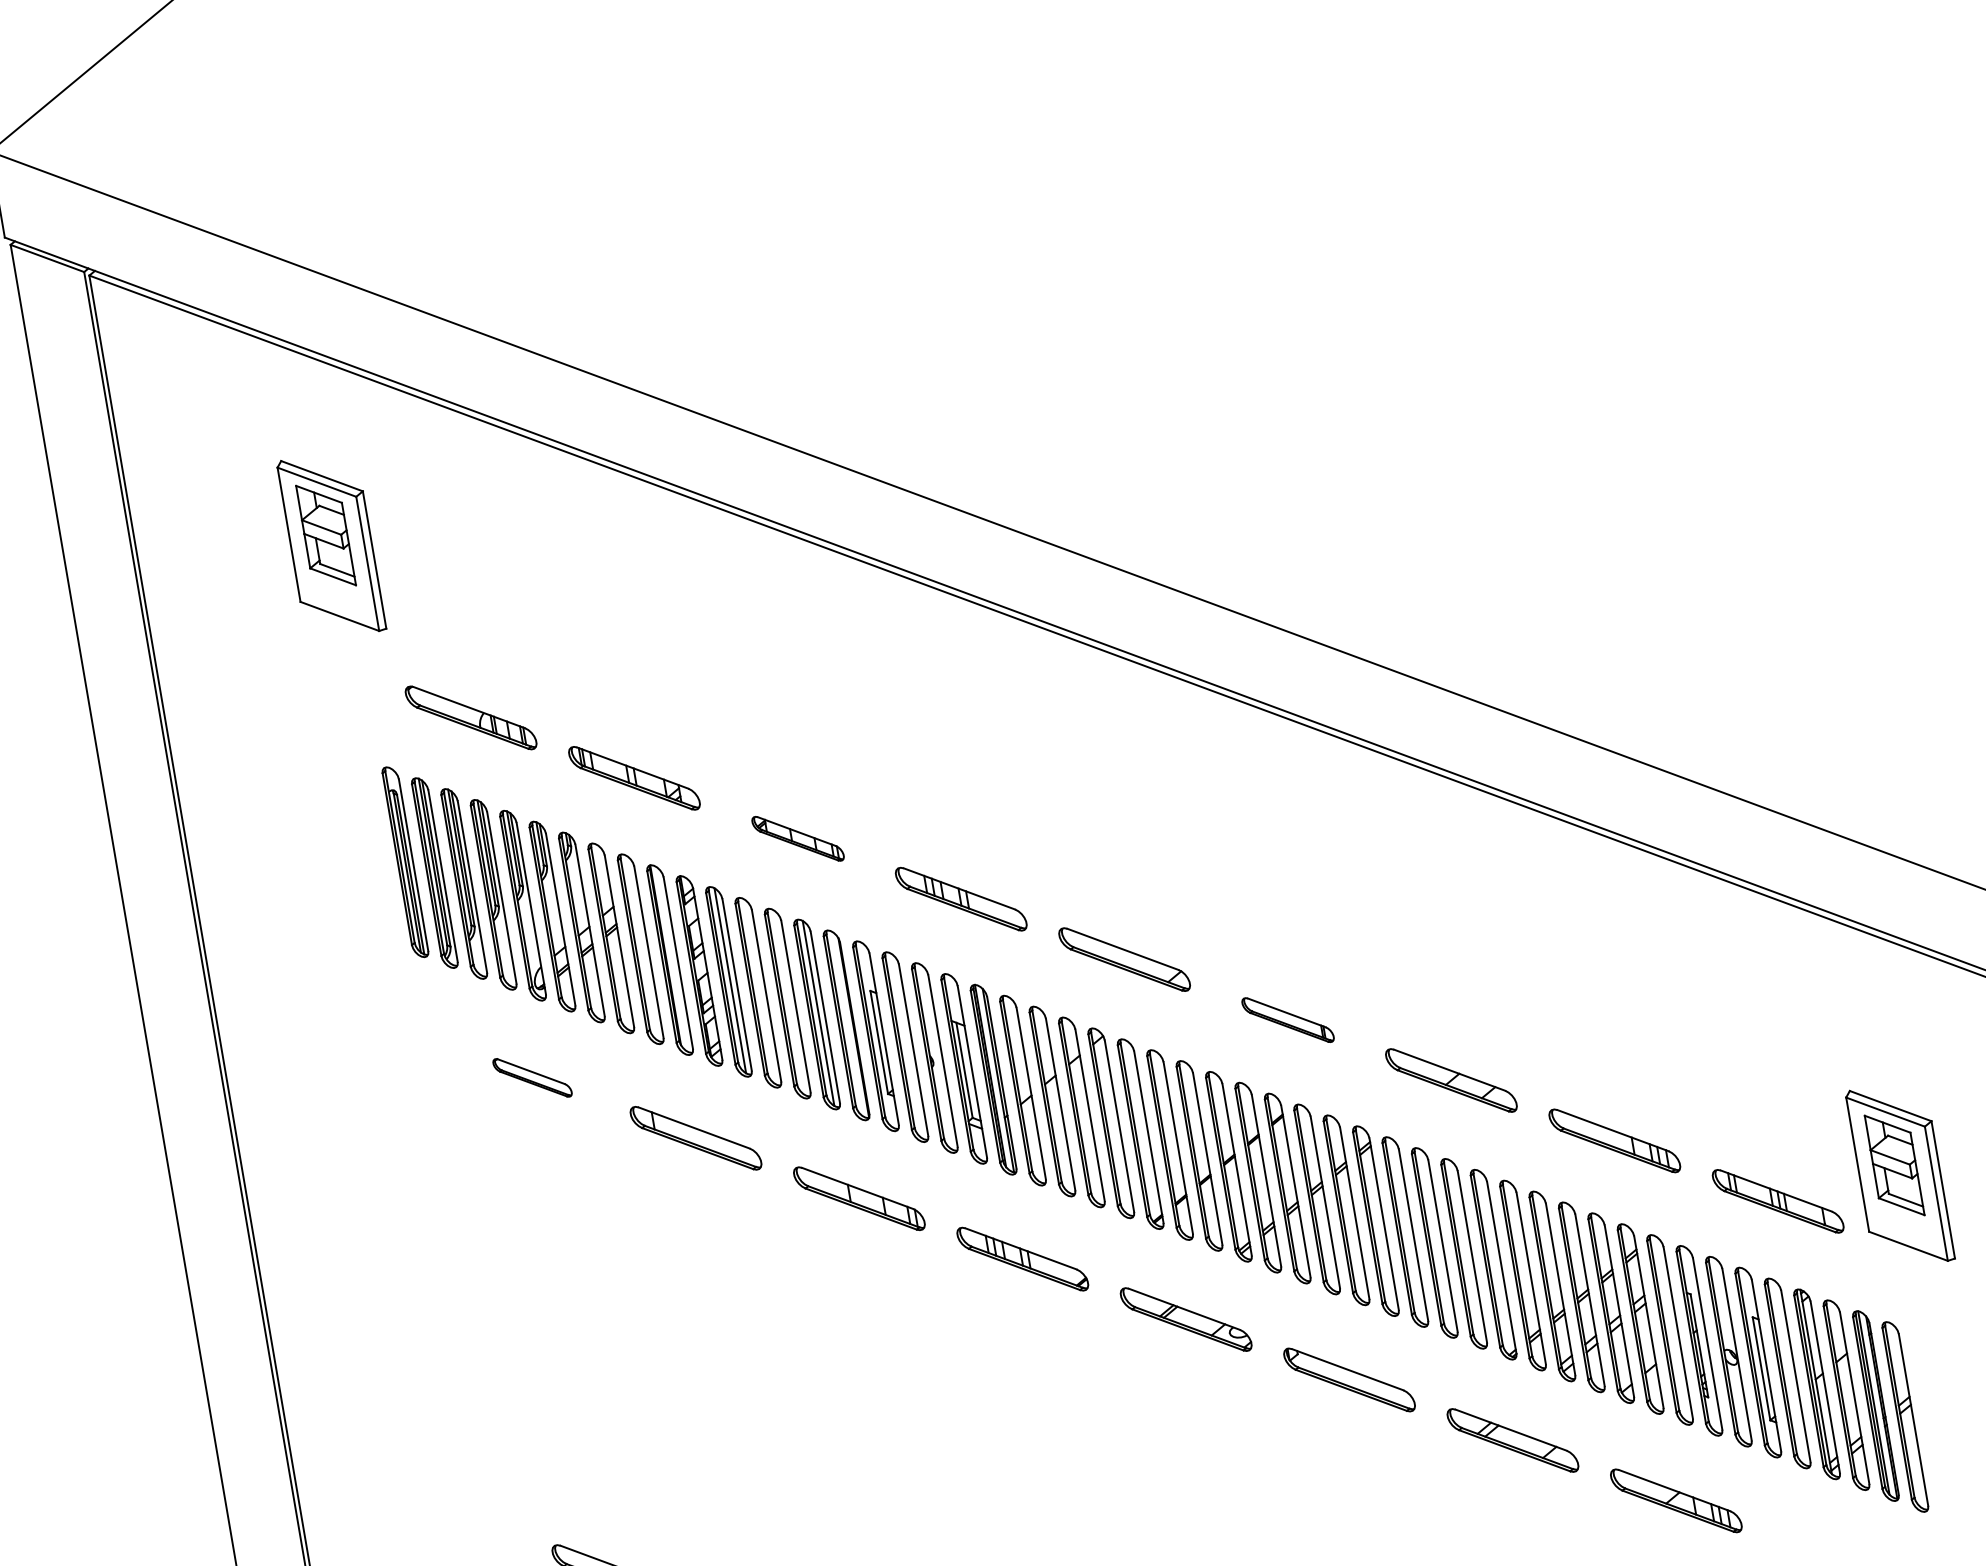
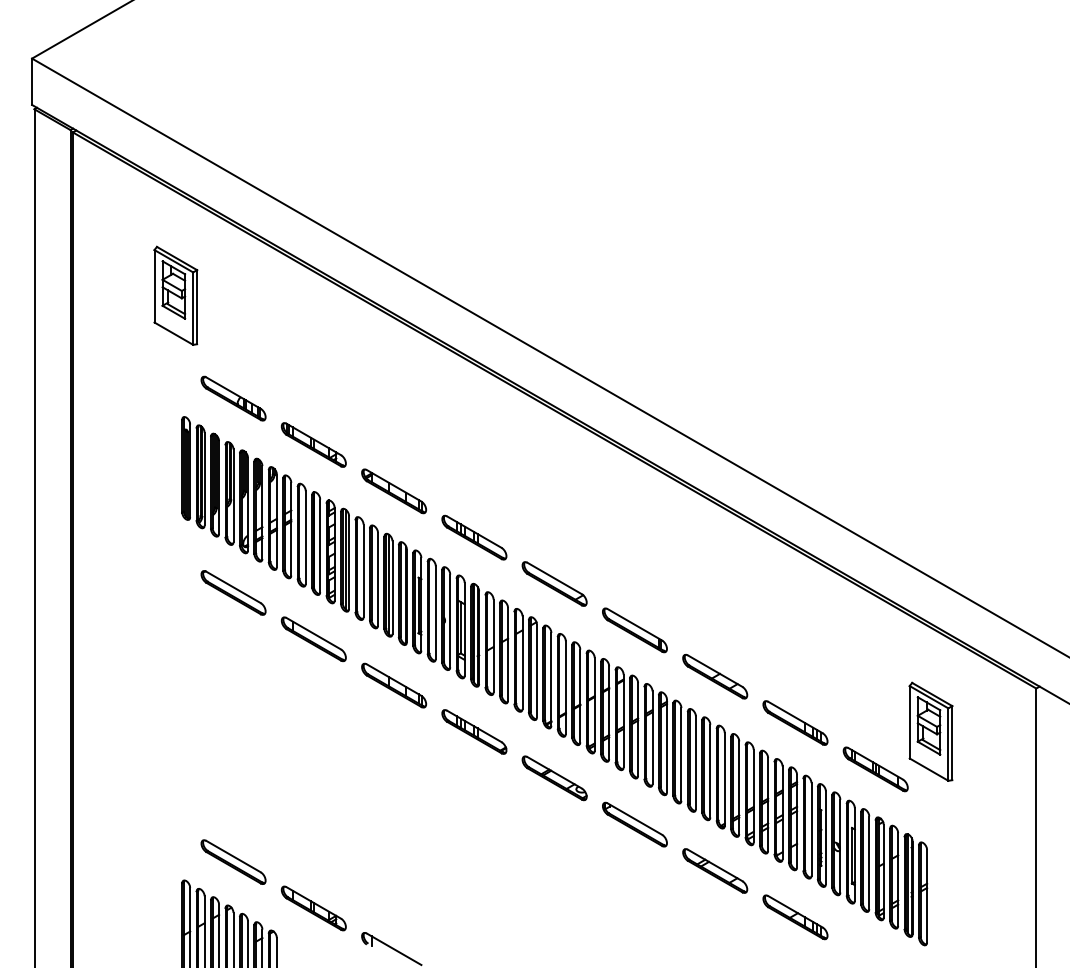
part: (798, 838) -> (394, 491), size x1.43
part: (1287, 1020) -> (634, 630), size x1.43
part: (532, 1077) -> (233, 592), size x1.67
part: (1899, 1175) -> (930, 731), moved

